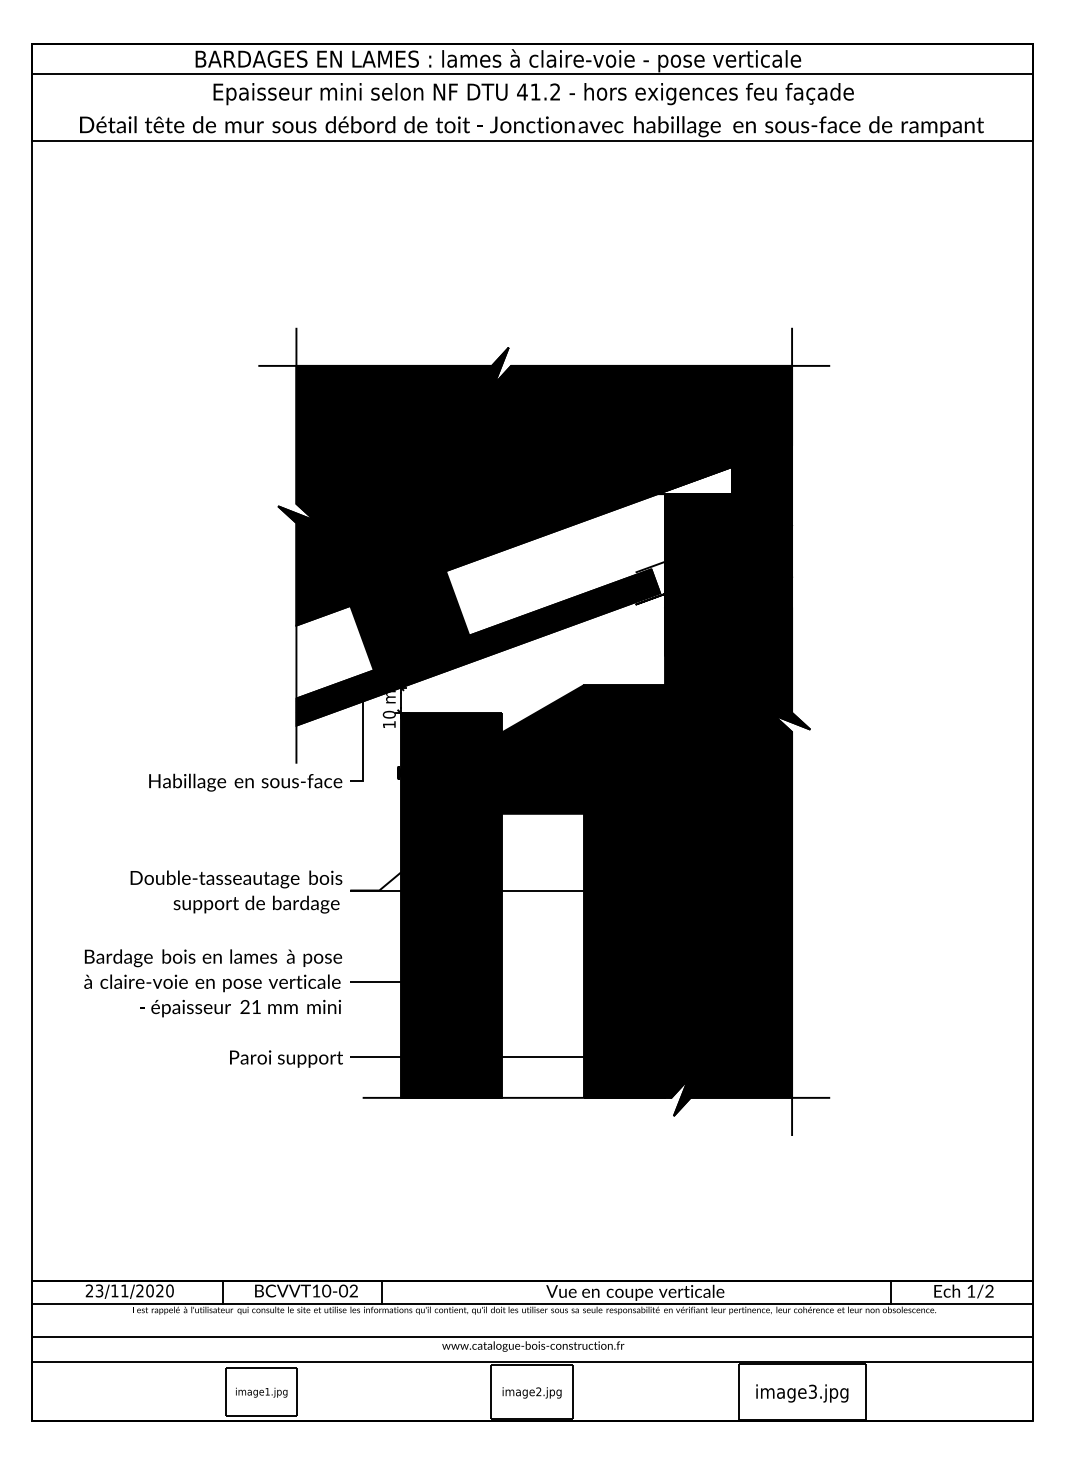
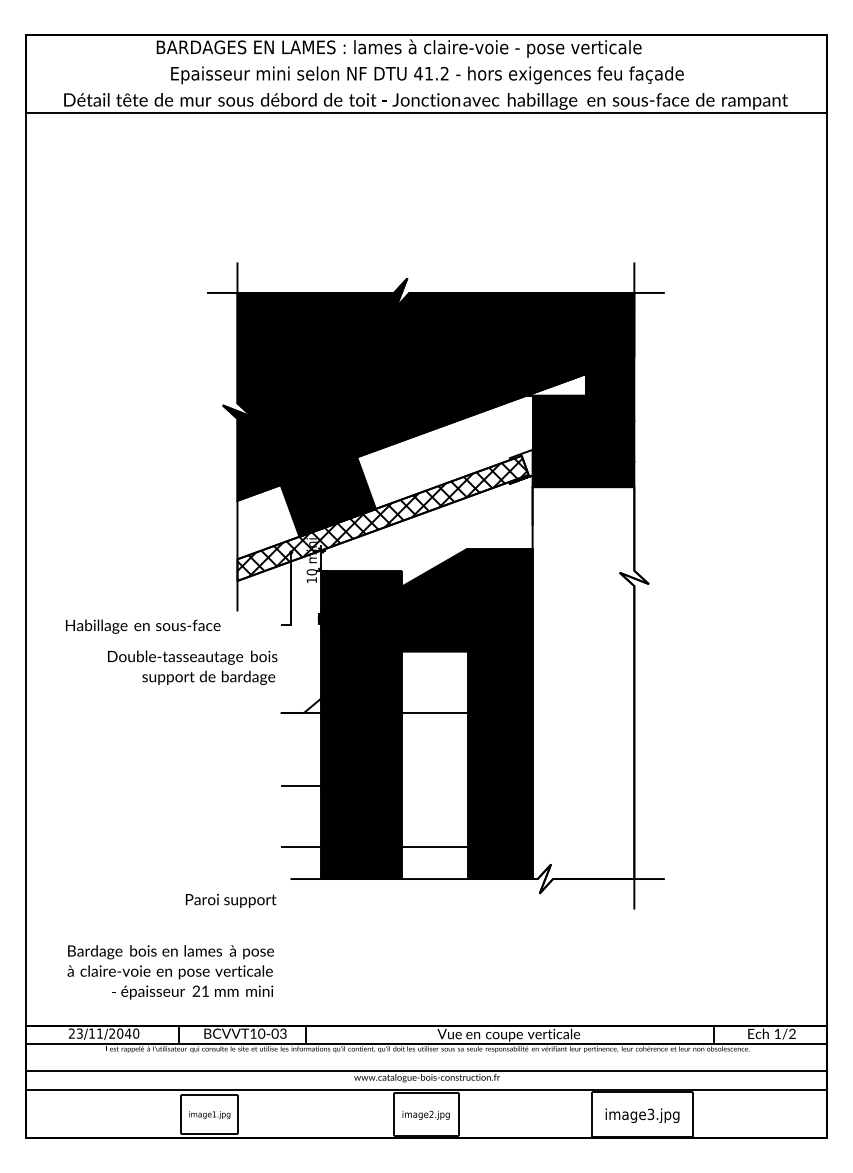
line: (532, 74) -> (426, 59), removed
fill: (478, 647) -> (383, 518), removed
text: (245, 782) -> (143, 626), moved
fill: (737, 862) -> (590, 690), removed
text: (236, 891) -> (192, 667), moved
text: (213, 983) -> (171, 972), moved
text: (286, 1058) -> (231, 900), moved
text: (159, 1290) -> (127, 1033), 23/11/2020 -> 23/11/2040
text: (353, 1292) -> (283, 1034), \c16711848;BCVVT10-02 -> \c16711848;BCVVT10-03

